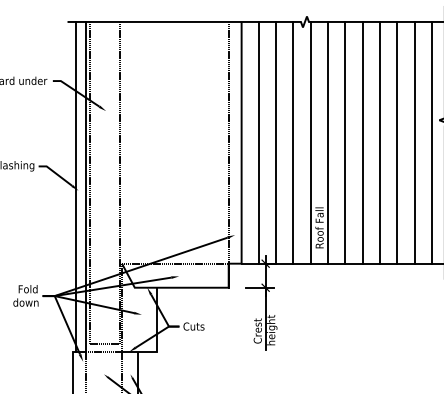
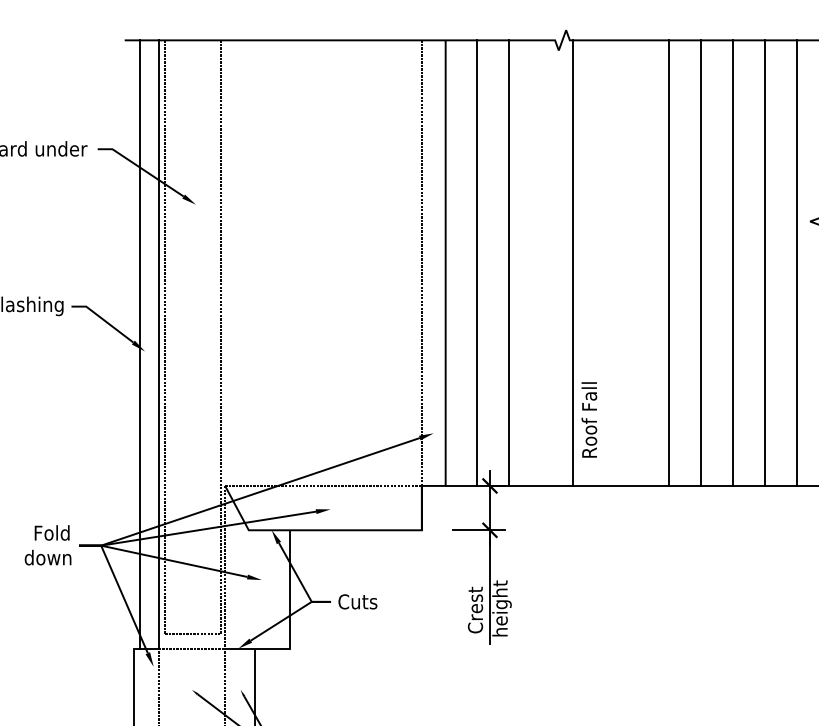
line: (293, 142) -> (541, 262), removed
line: (328, 142) -> (605, 262), removed
line: (345, 142) -> (637, 262), removed

